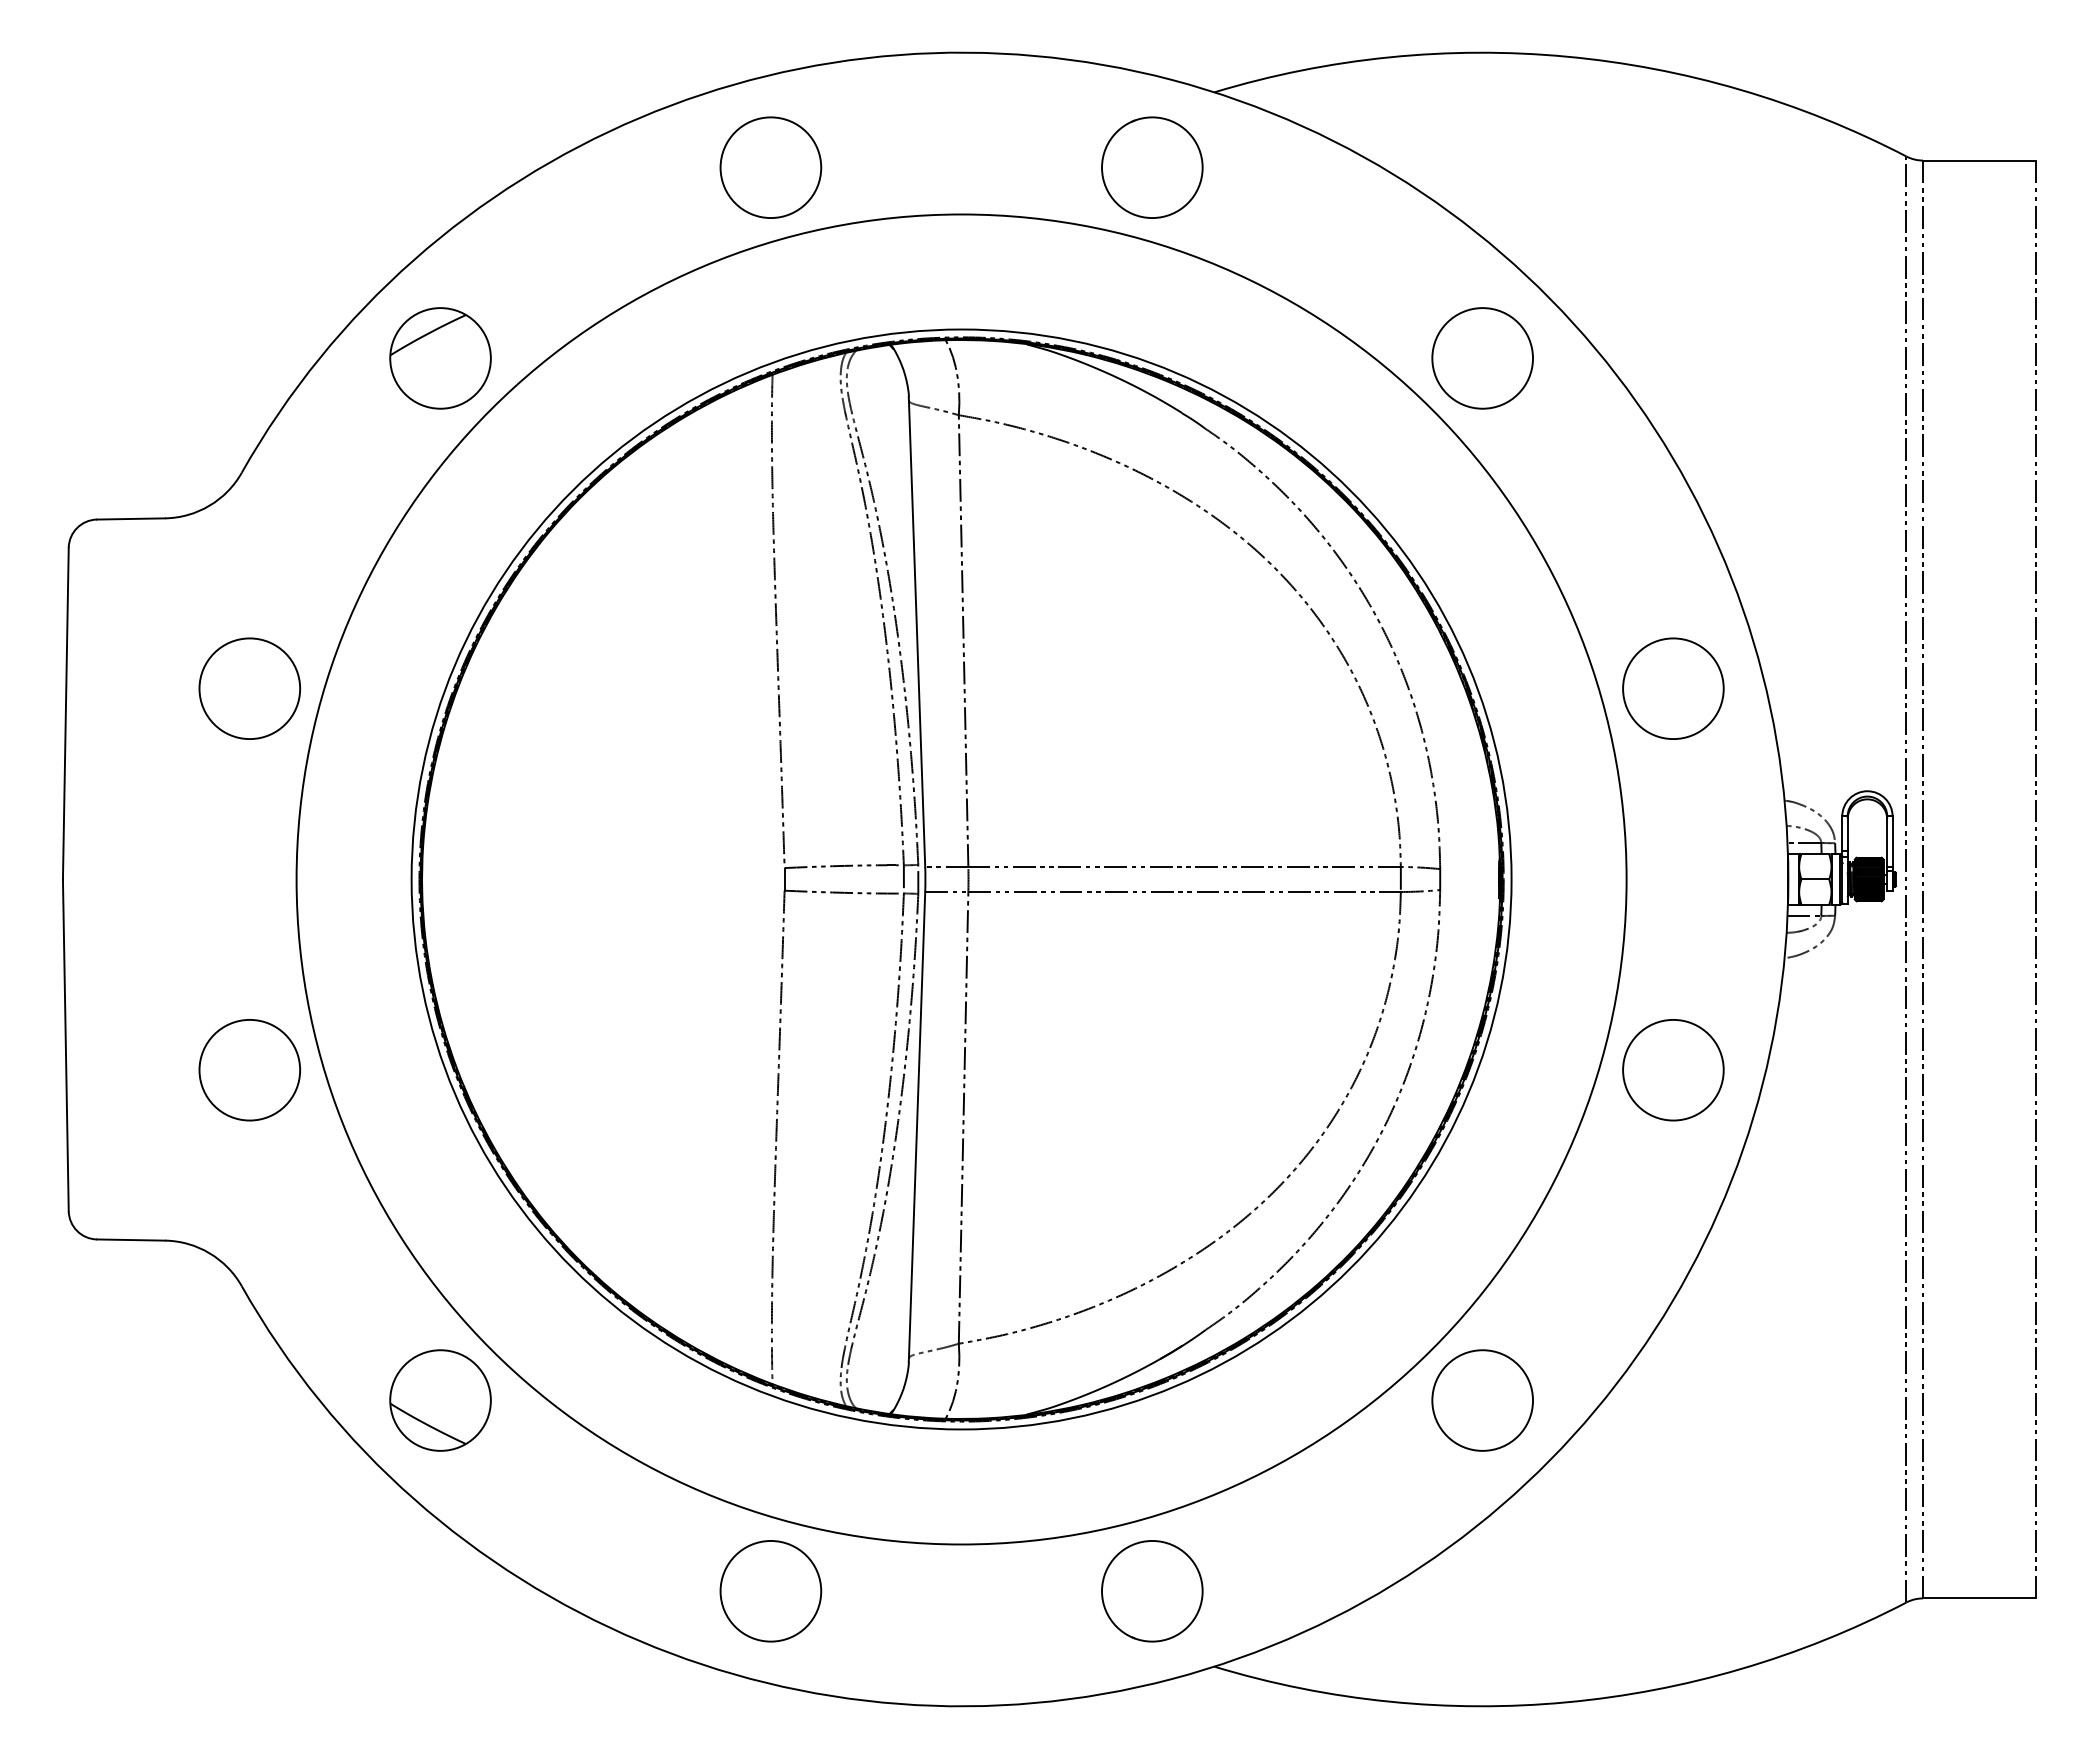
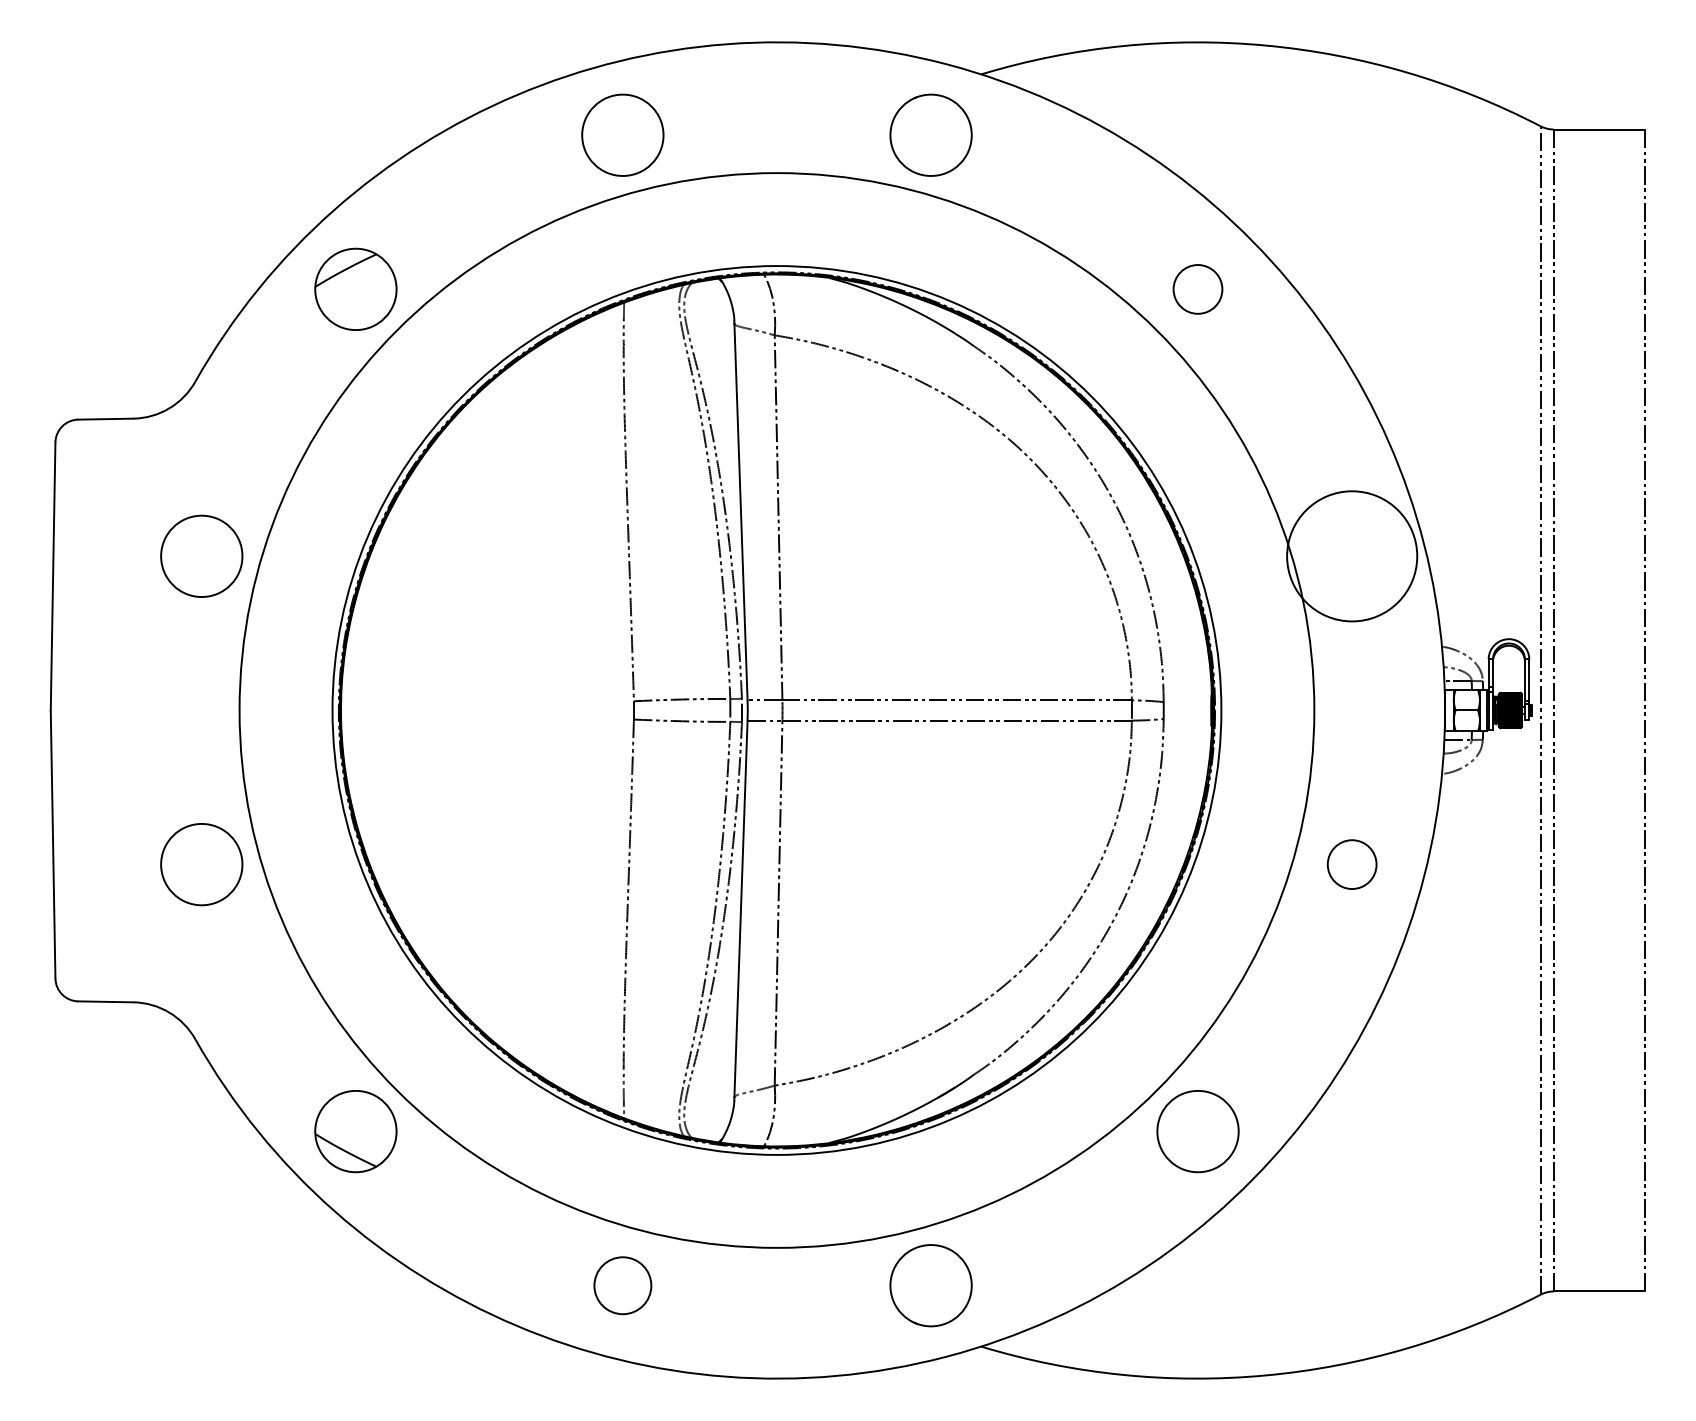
circle: (1482, 358) -> (1197, 289), size x0.6
circle: (1673, 688) -> (1352, 556), size x1.6
circle: (1673, 1069) -> (1352, 864), size x0.6
circle: (770, 1591) -> (622, 1285), size x0.7

